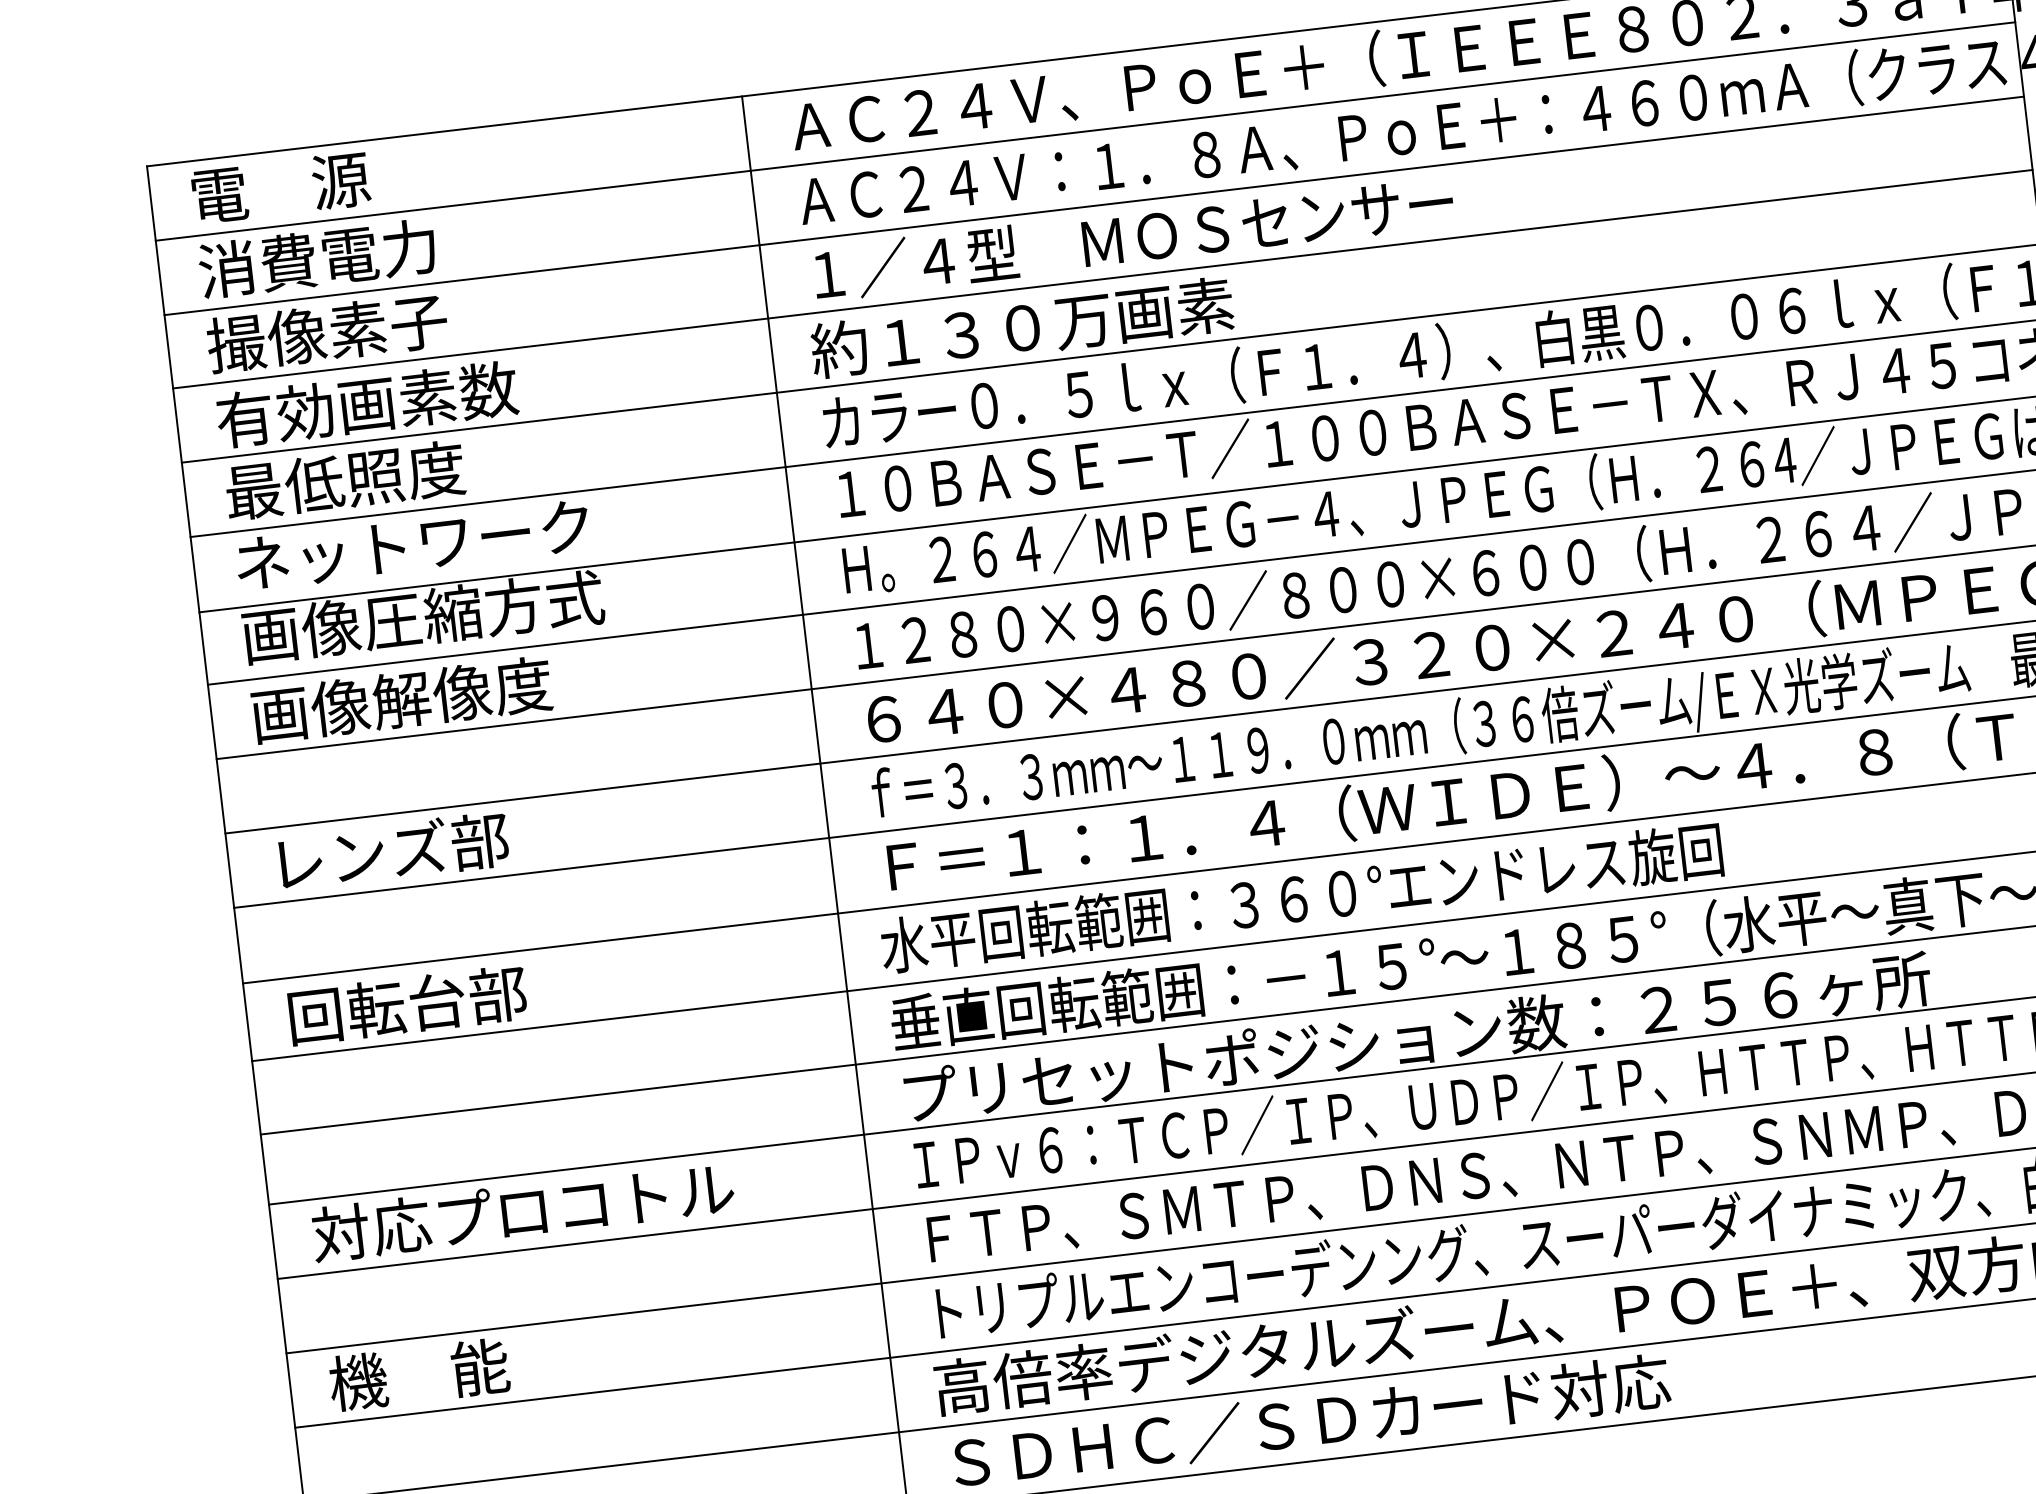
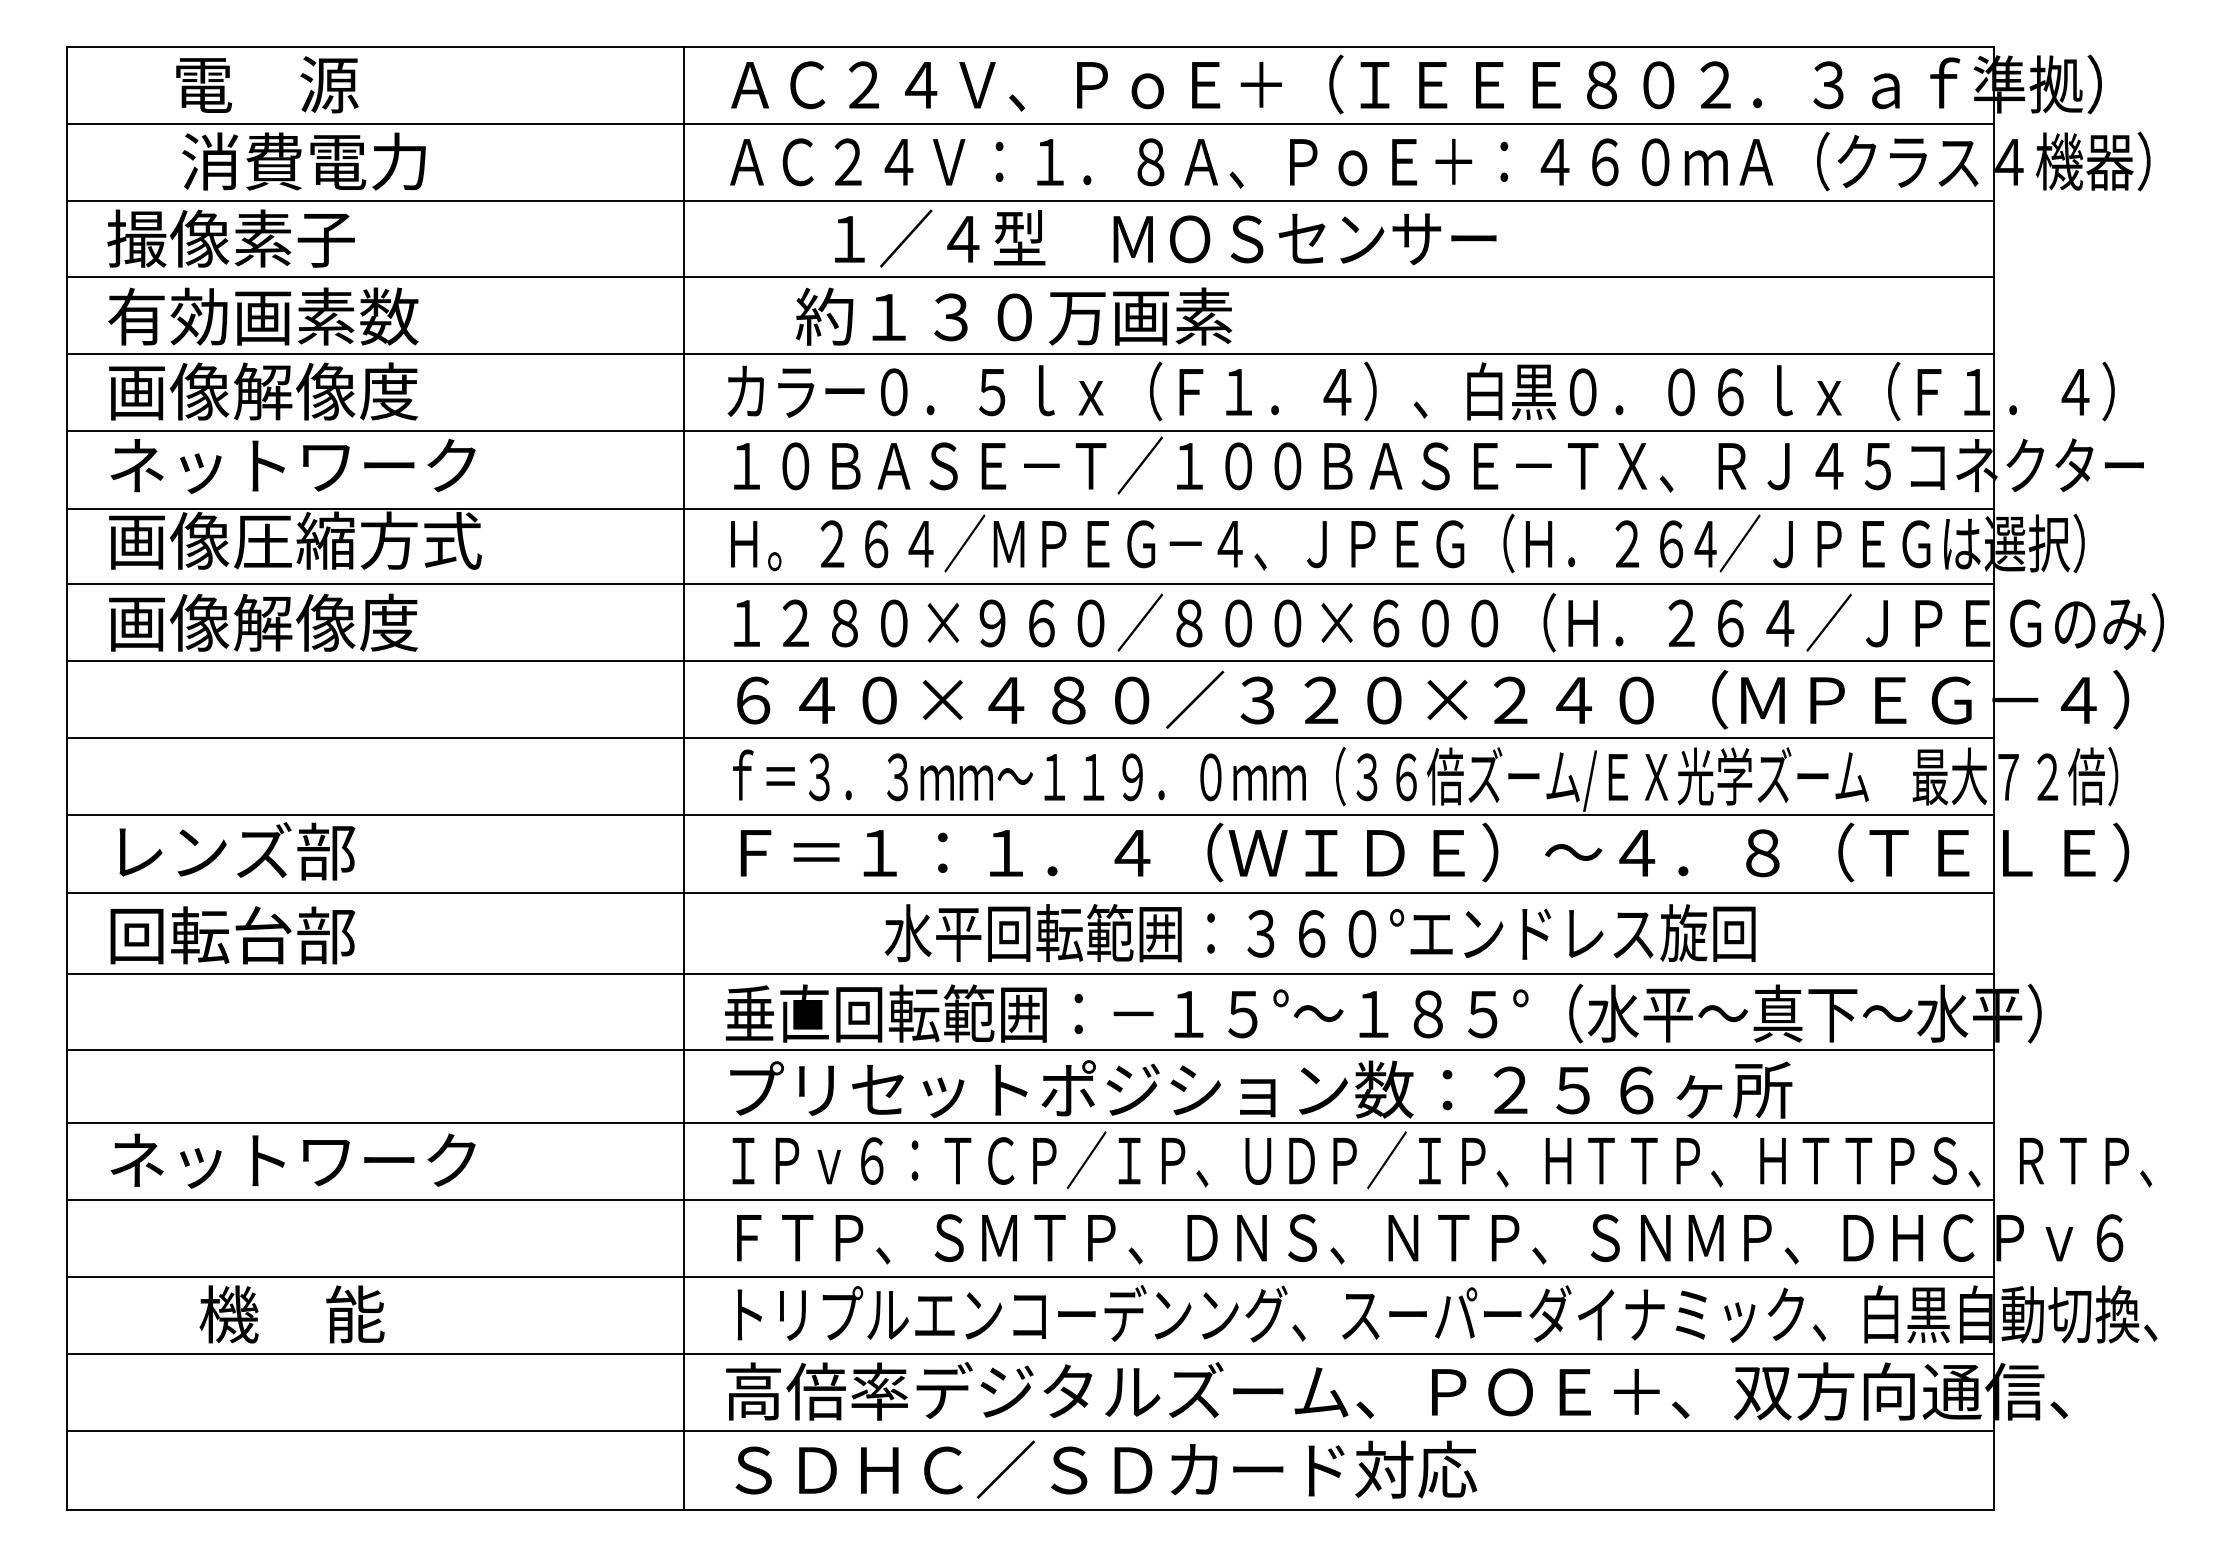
text: (281, 187) -> (267, 84), moved
text: (1133, 238) -> (1165, 238), moved
text: (316, 258) -> (303, 161), moved
text: (1021, 327) -> (1013, 316), moved
text: (375, 476) -> (263, 391), 最低照度 -> 画像解像度
text: (394, 851) -> (237, 851), moved
text: (1301, 898) -> (1319, 933), moved
text: (522, 1211) -> (325, 1160), 対応プロコトル -> ネットワーク
text: (418, 1374) -> (291, 1314), moved

